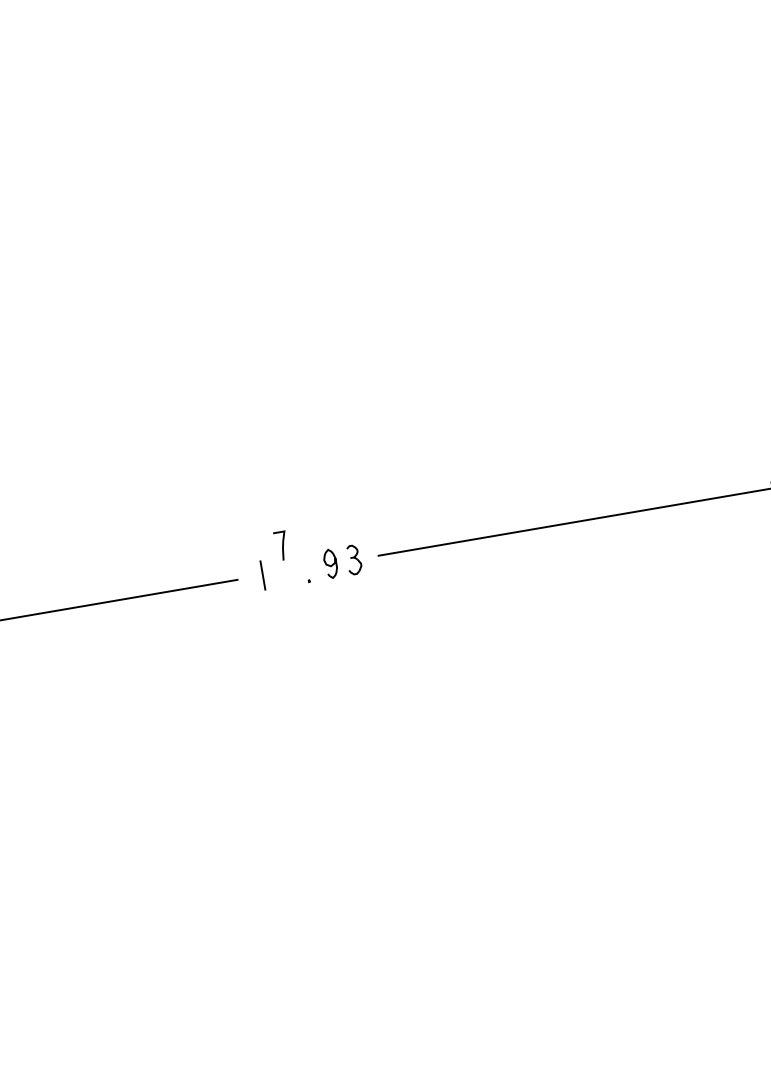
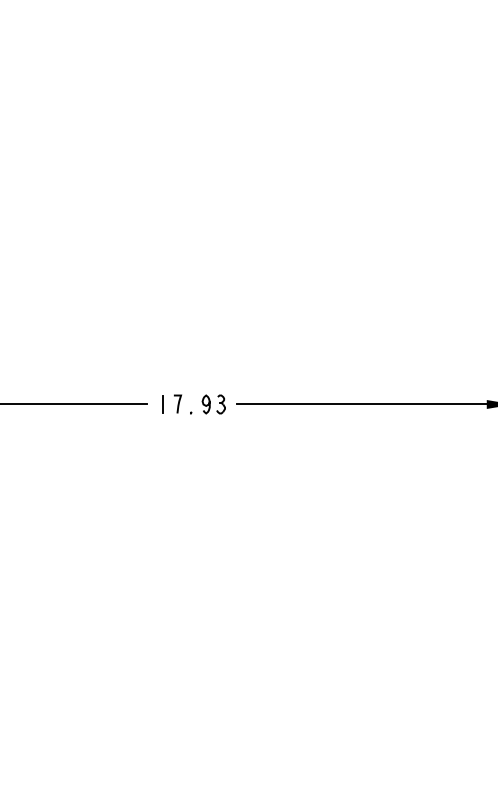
curve: (282, 544) -> (178, 403), moved

